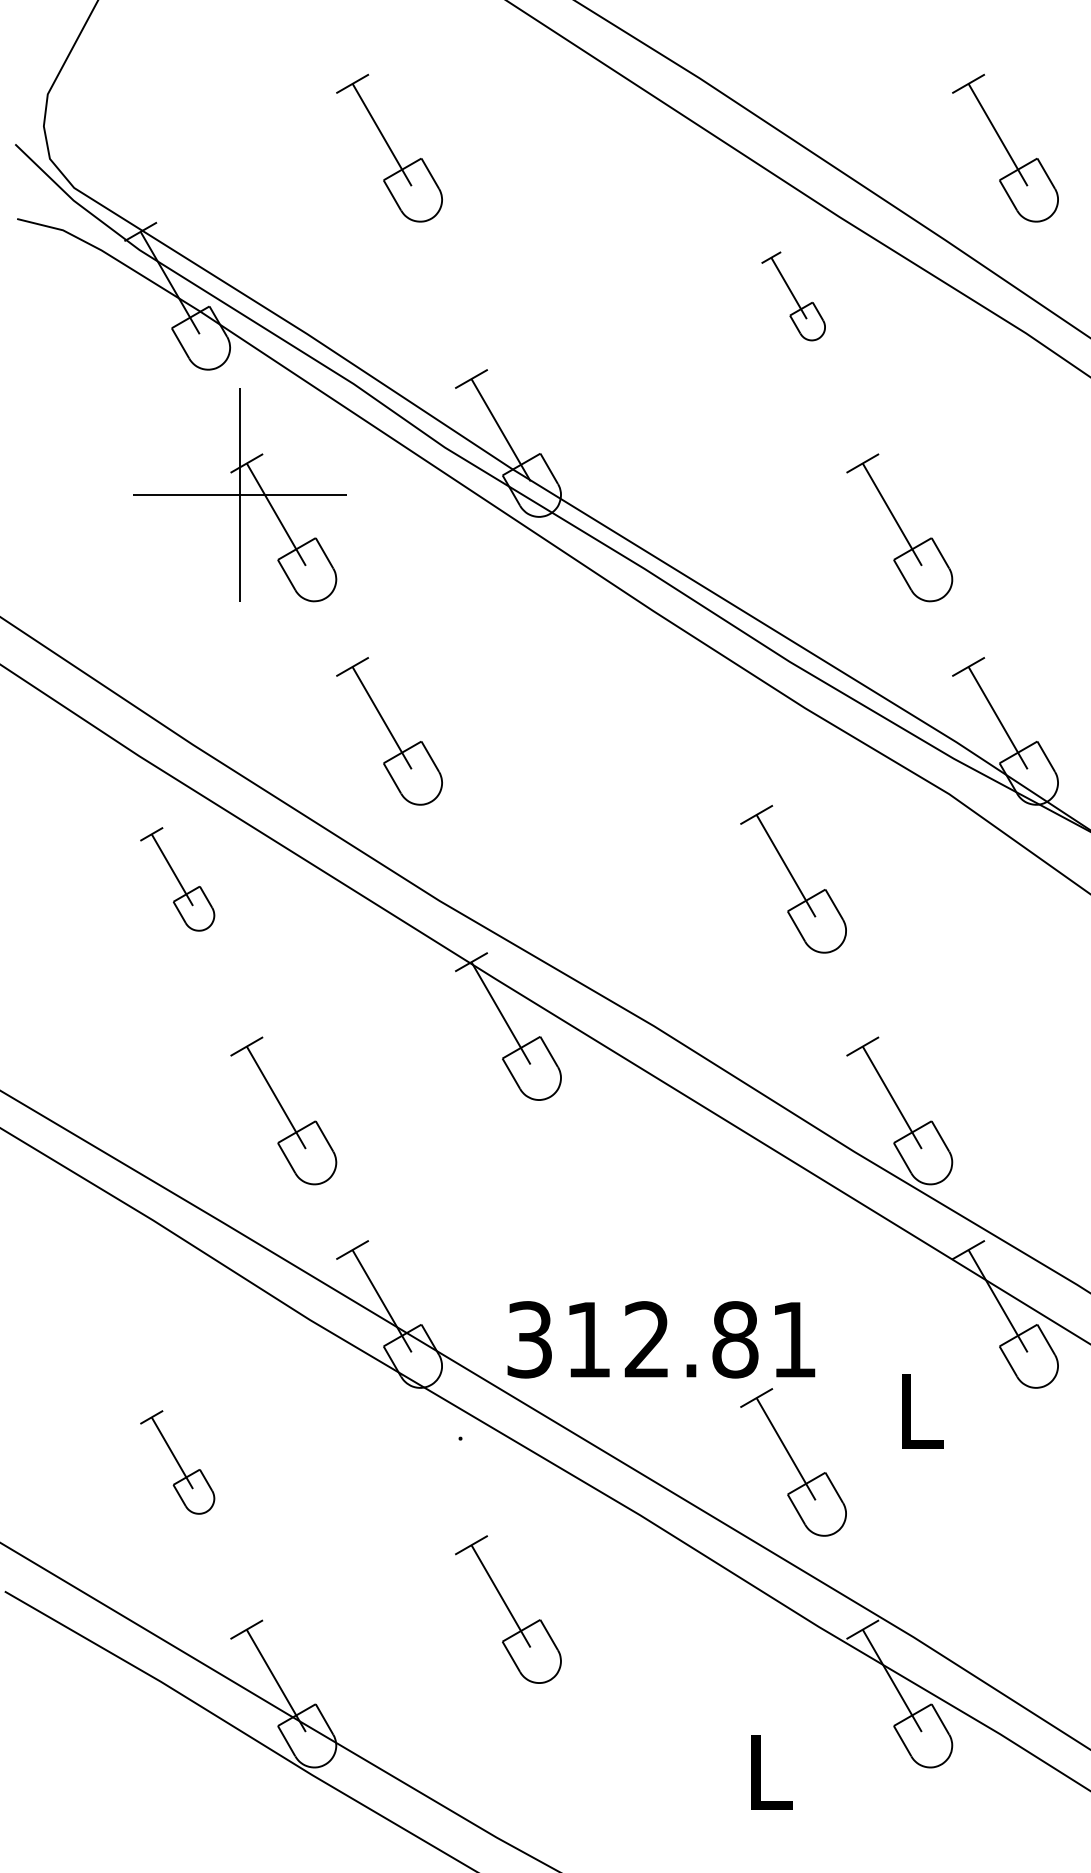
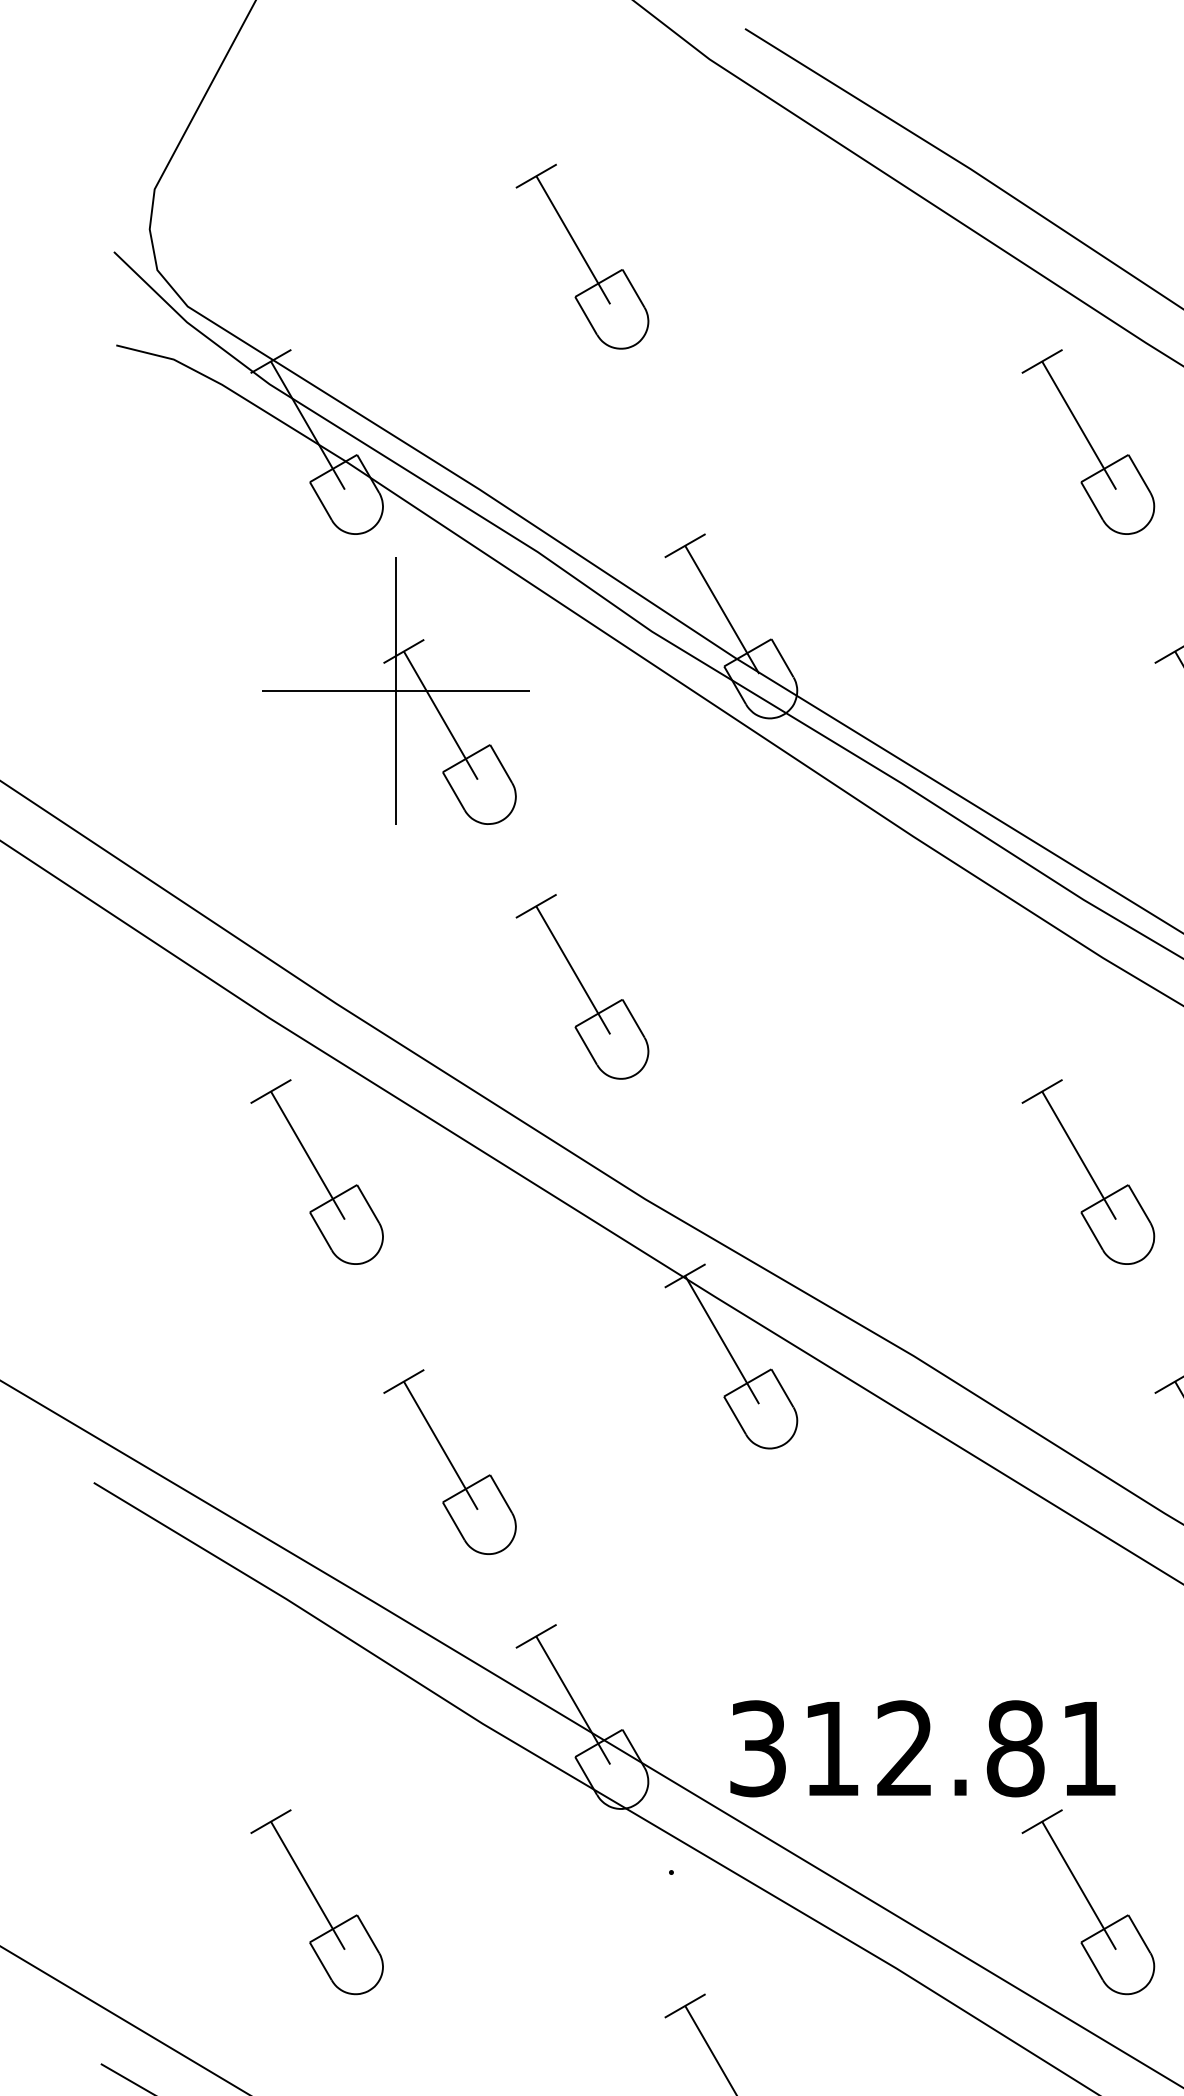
part: (793, 296) -> (1088, 442), size x1.67
part: (177, 879) -> (317, 1172), size x1.43
part: (177, 1462) -> (317, 1902), size x1.43

